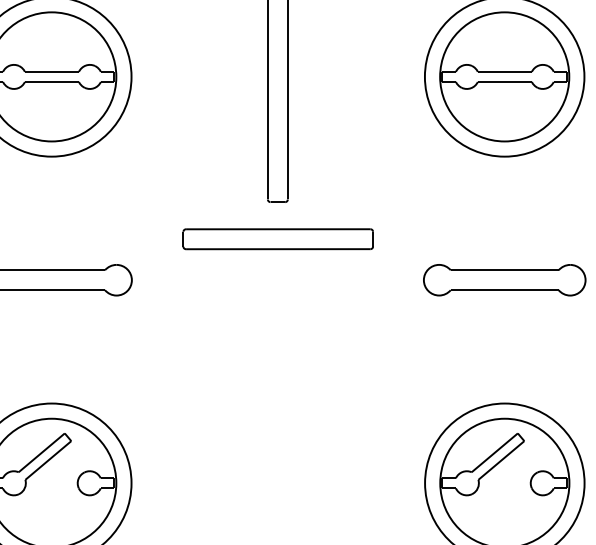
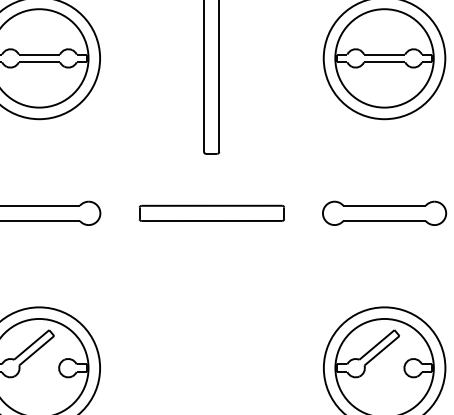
part: (277, 239) -> (211, 213), moved

